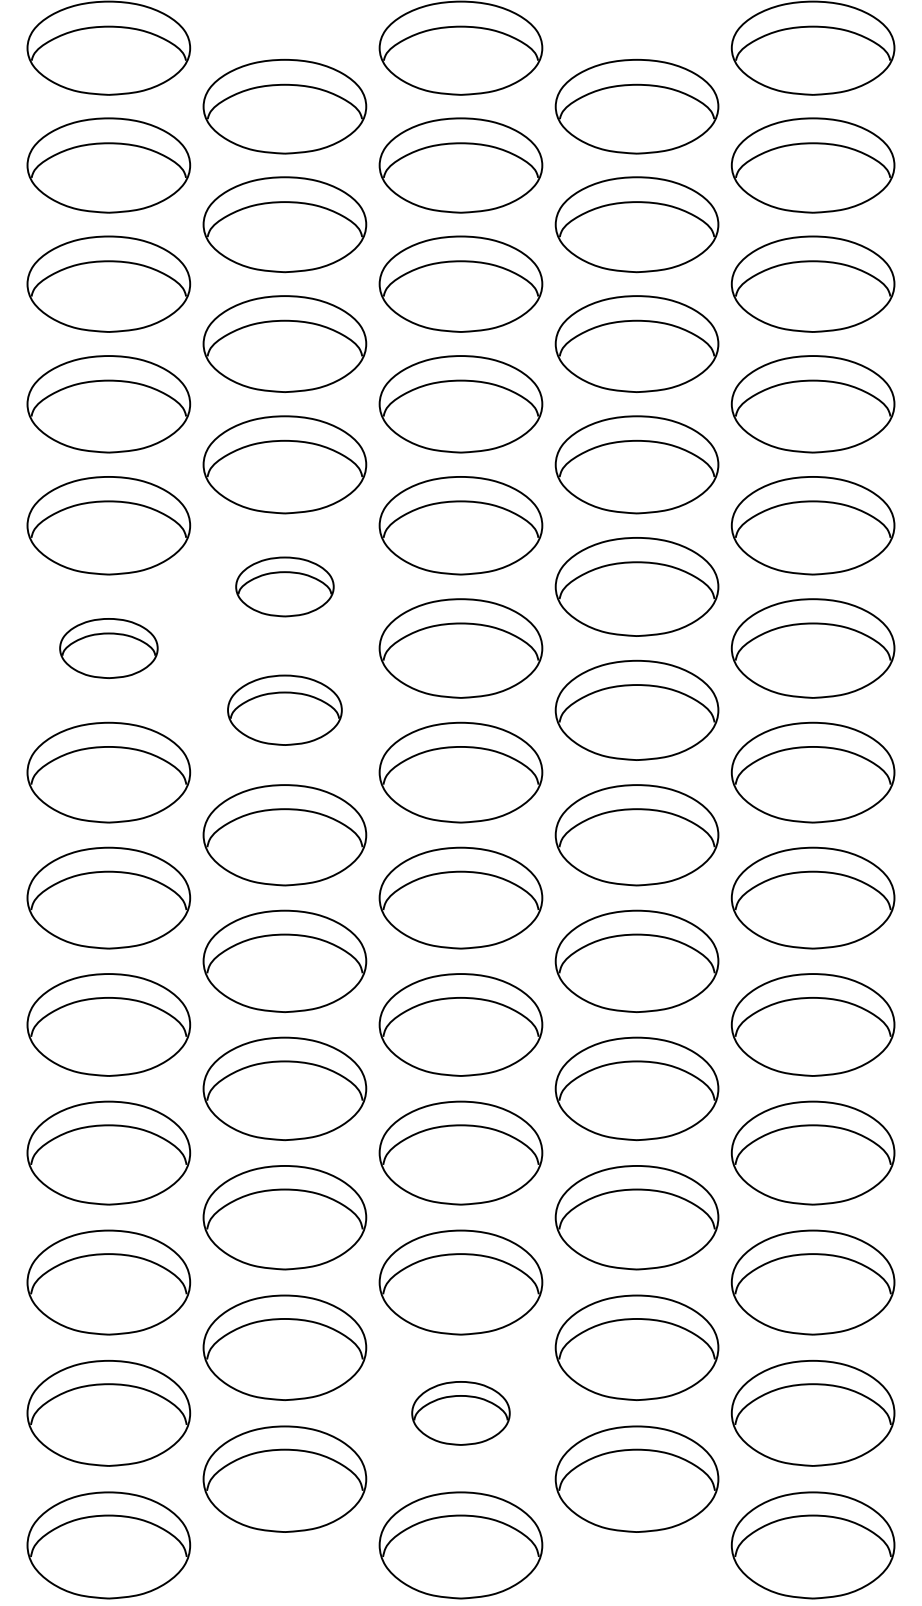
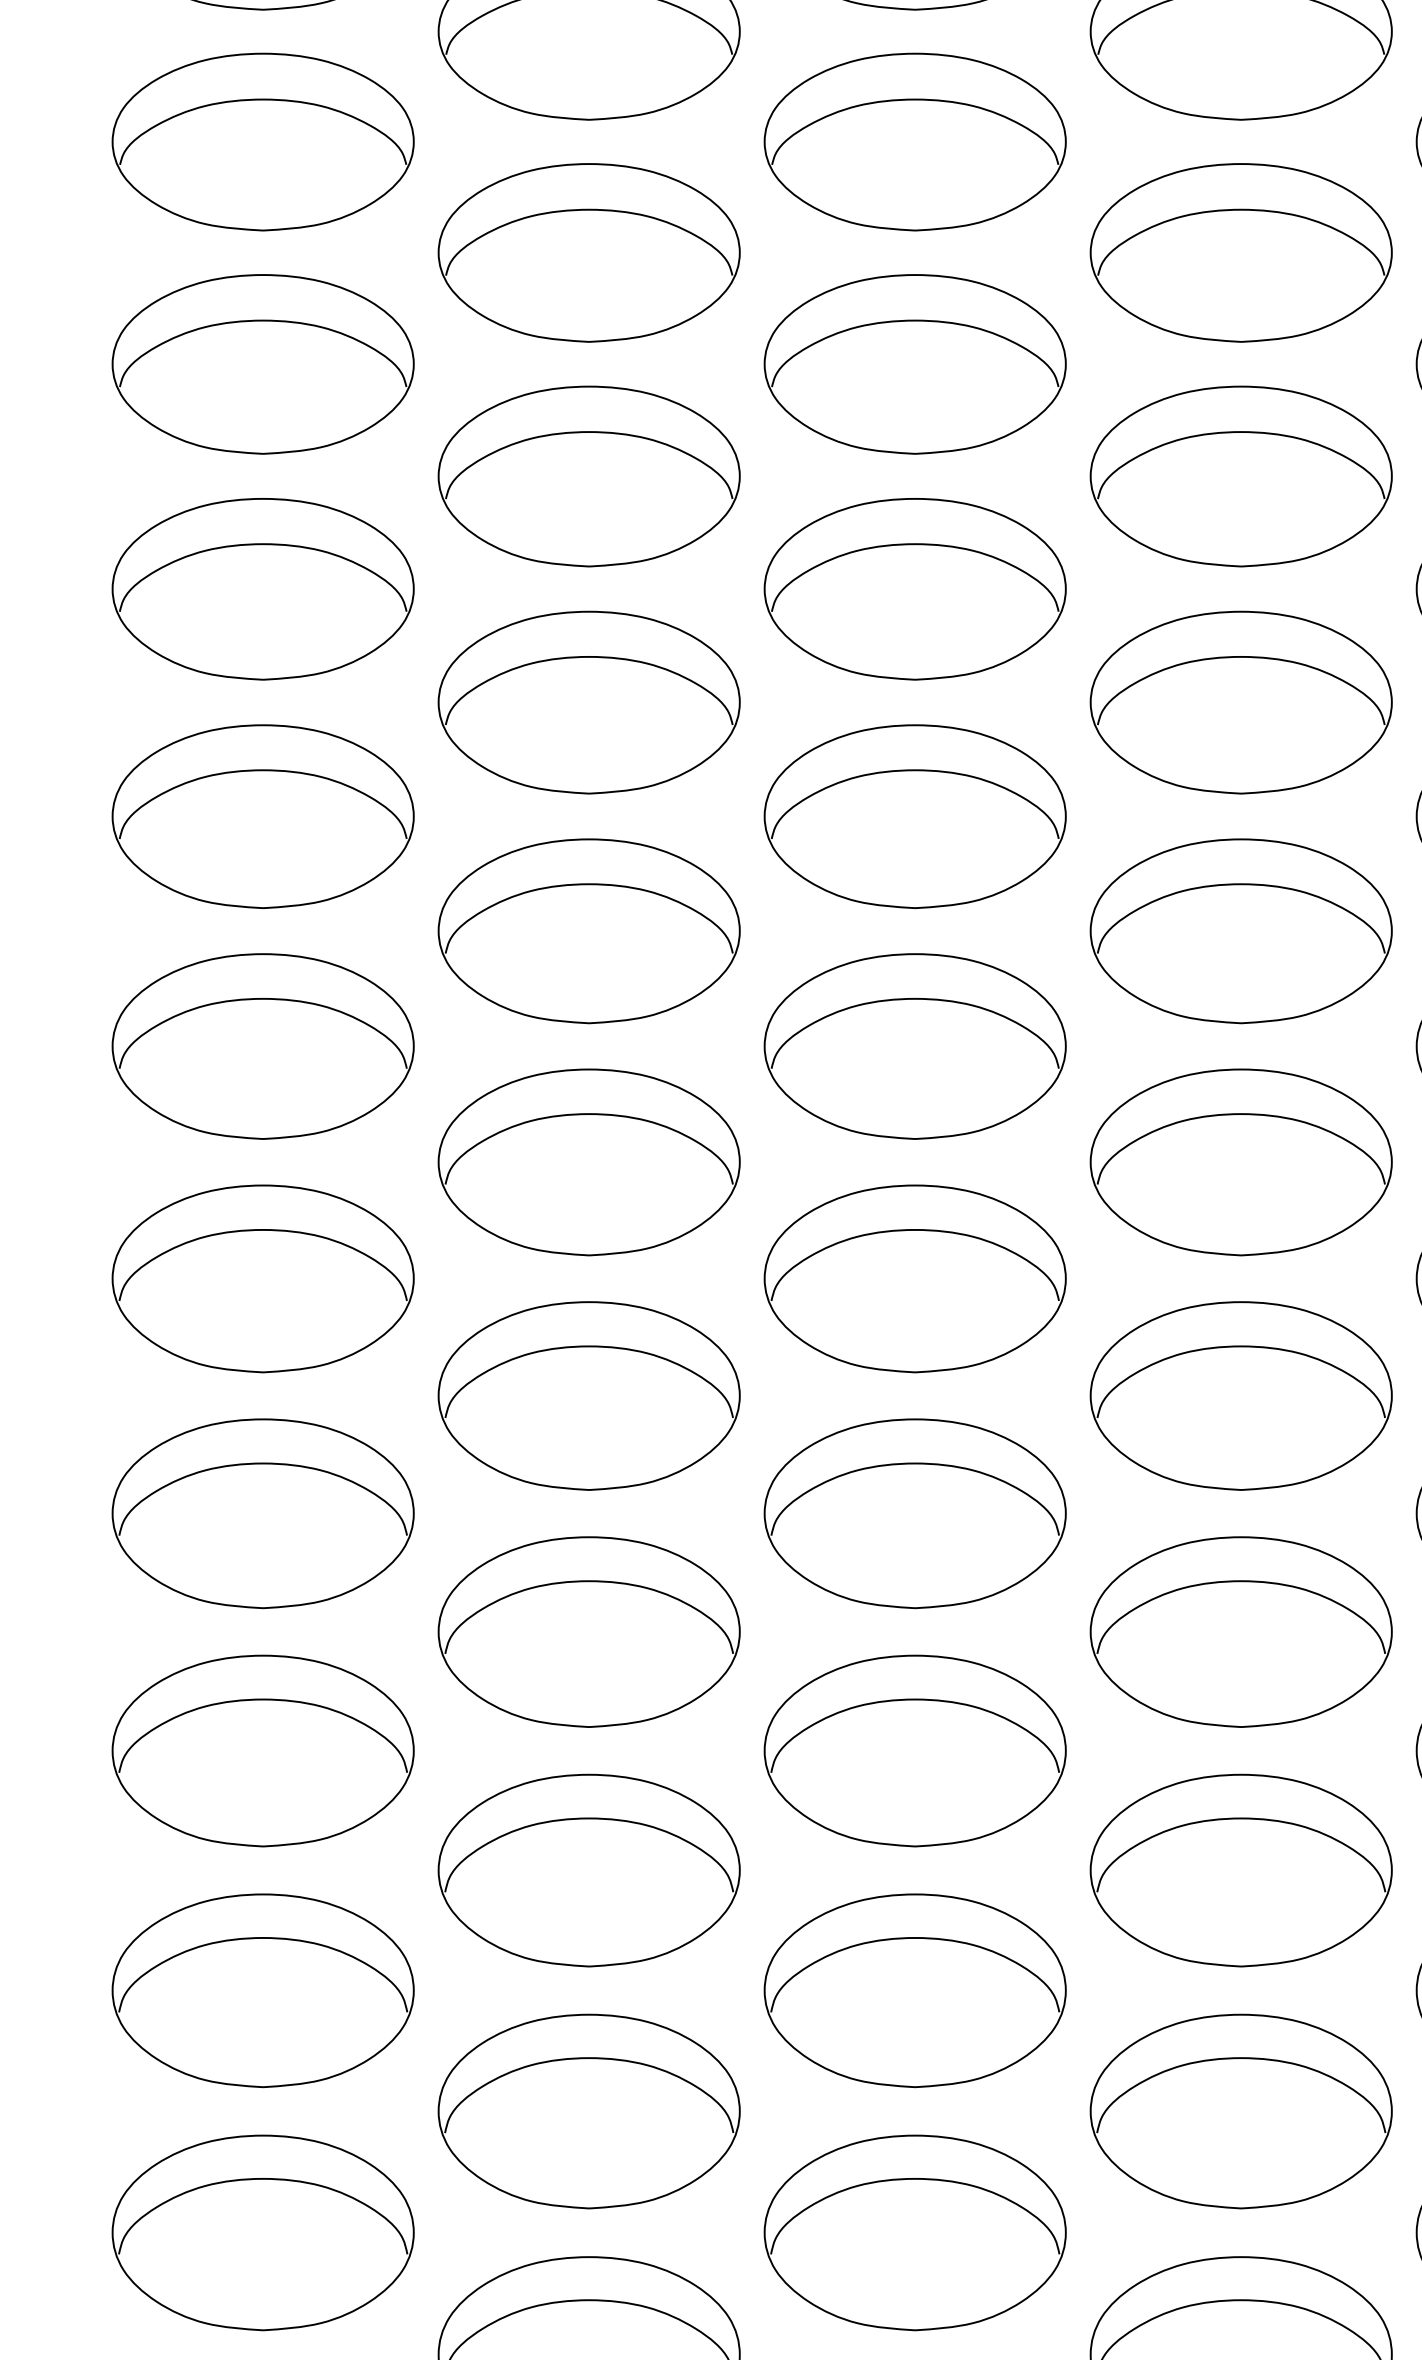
part: (284, 586) -> (588, 701), size x1.67
part: (108, 648) -> (262, 816), size x1.67
part: (284, 709) -> (588, 929), size x1.43
part: (460, 1413) -> (914, 2233), size x1.67

